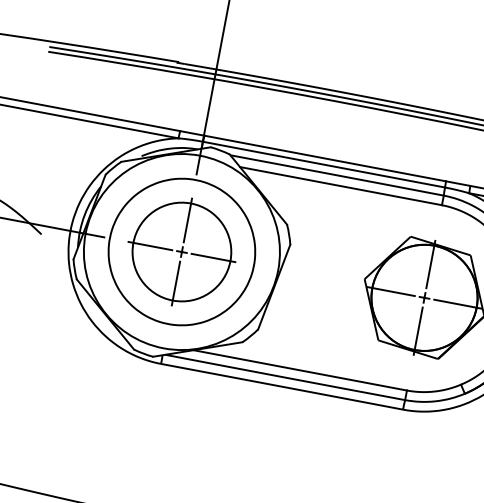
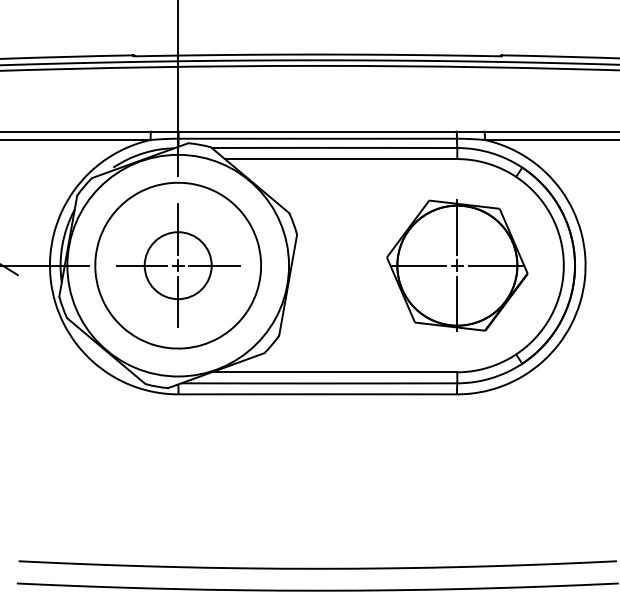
circle: (182, 251) -> (178, 265), size x0.6

